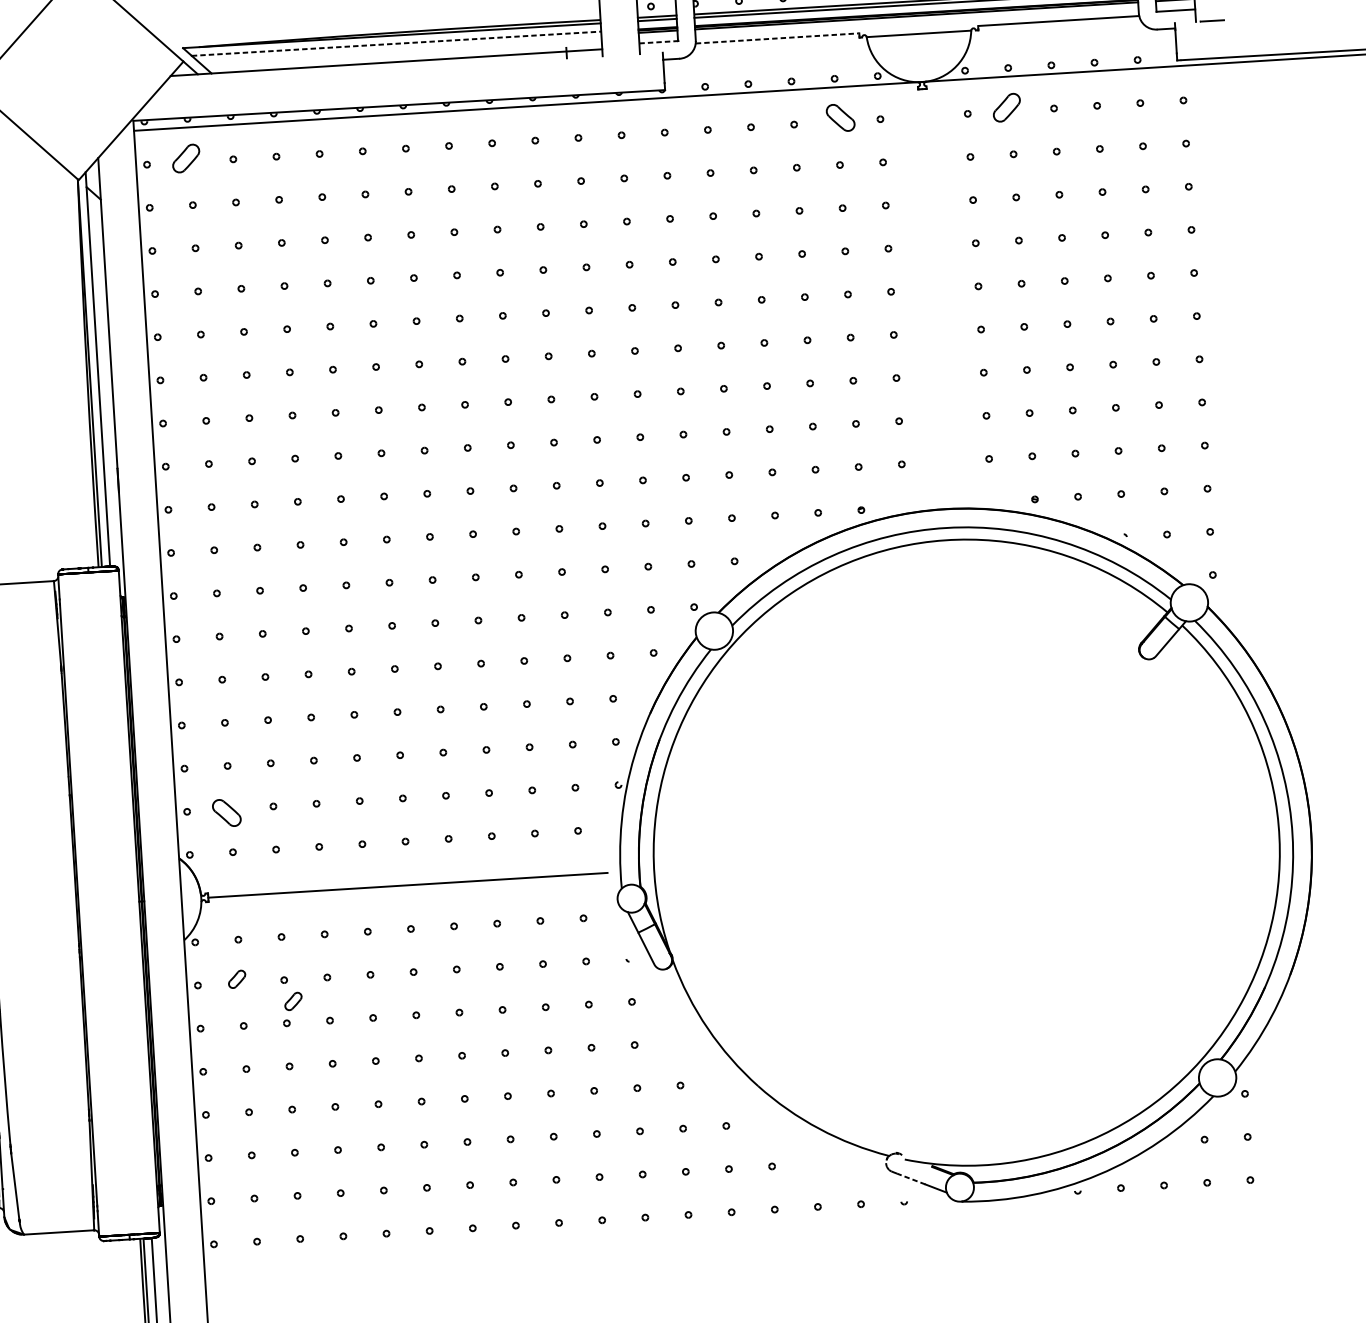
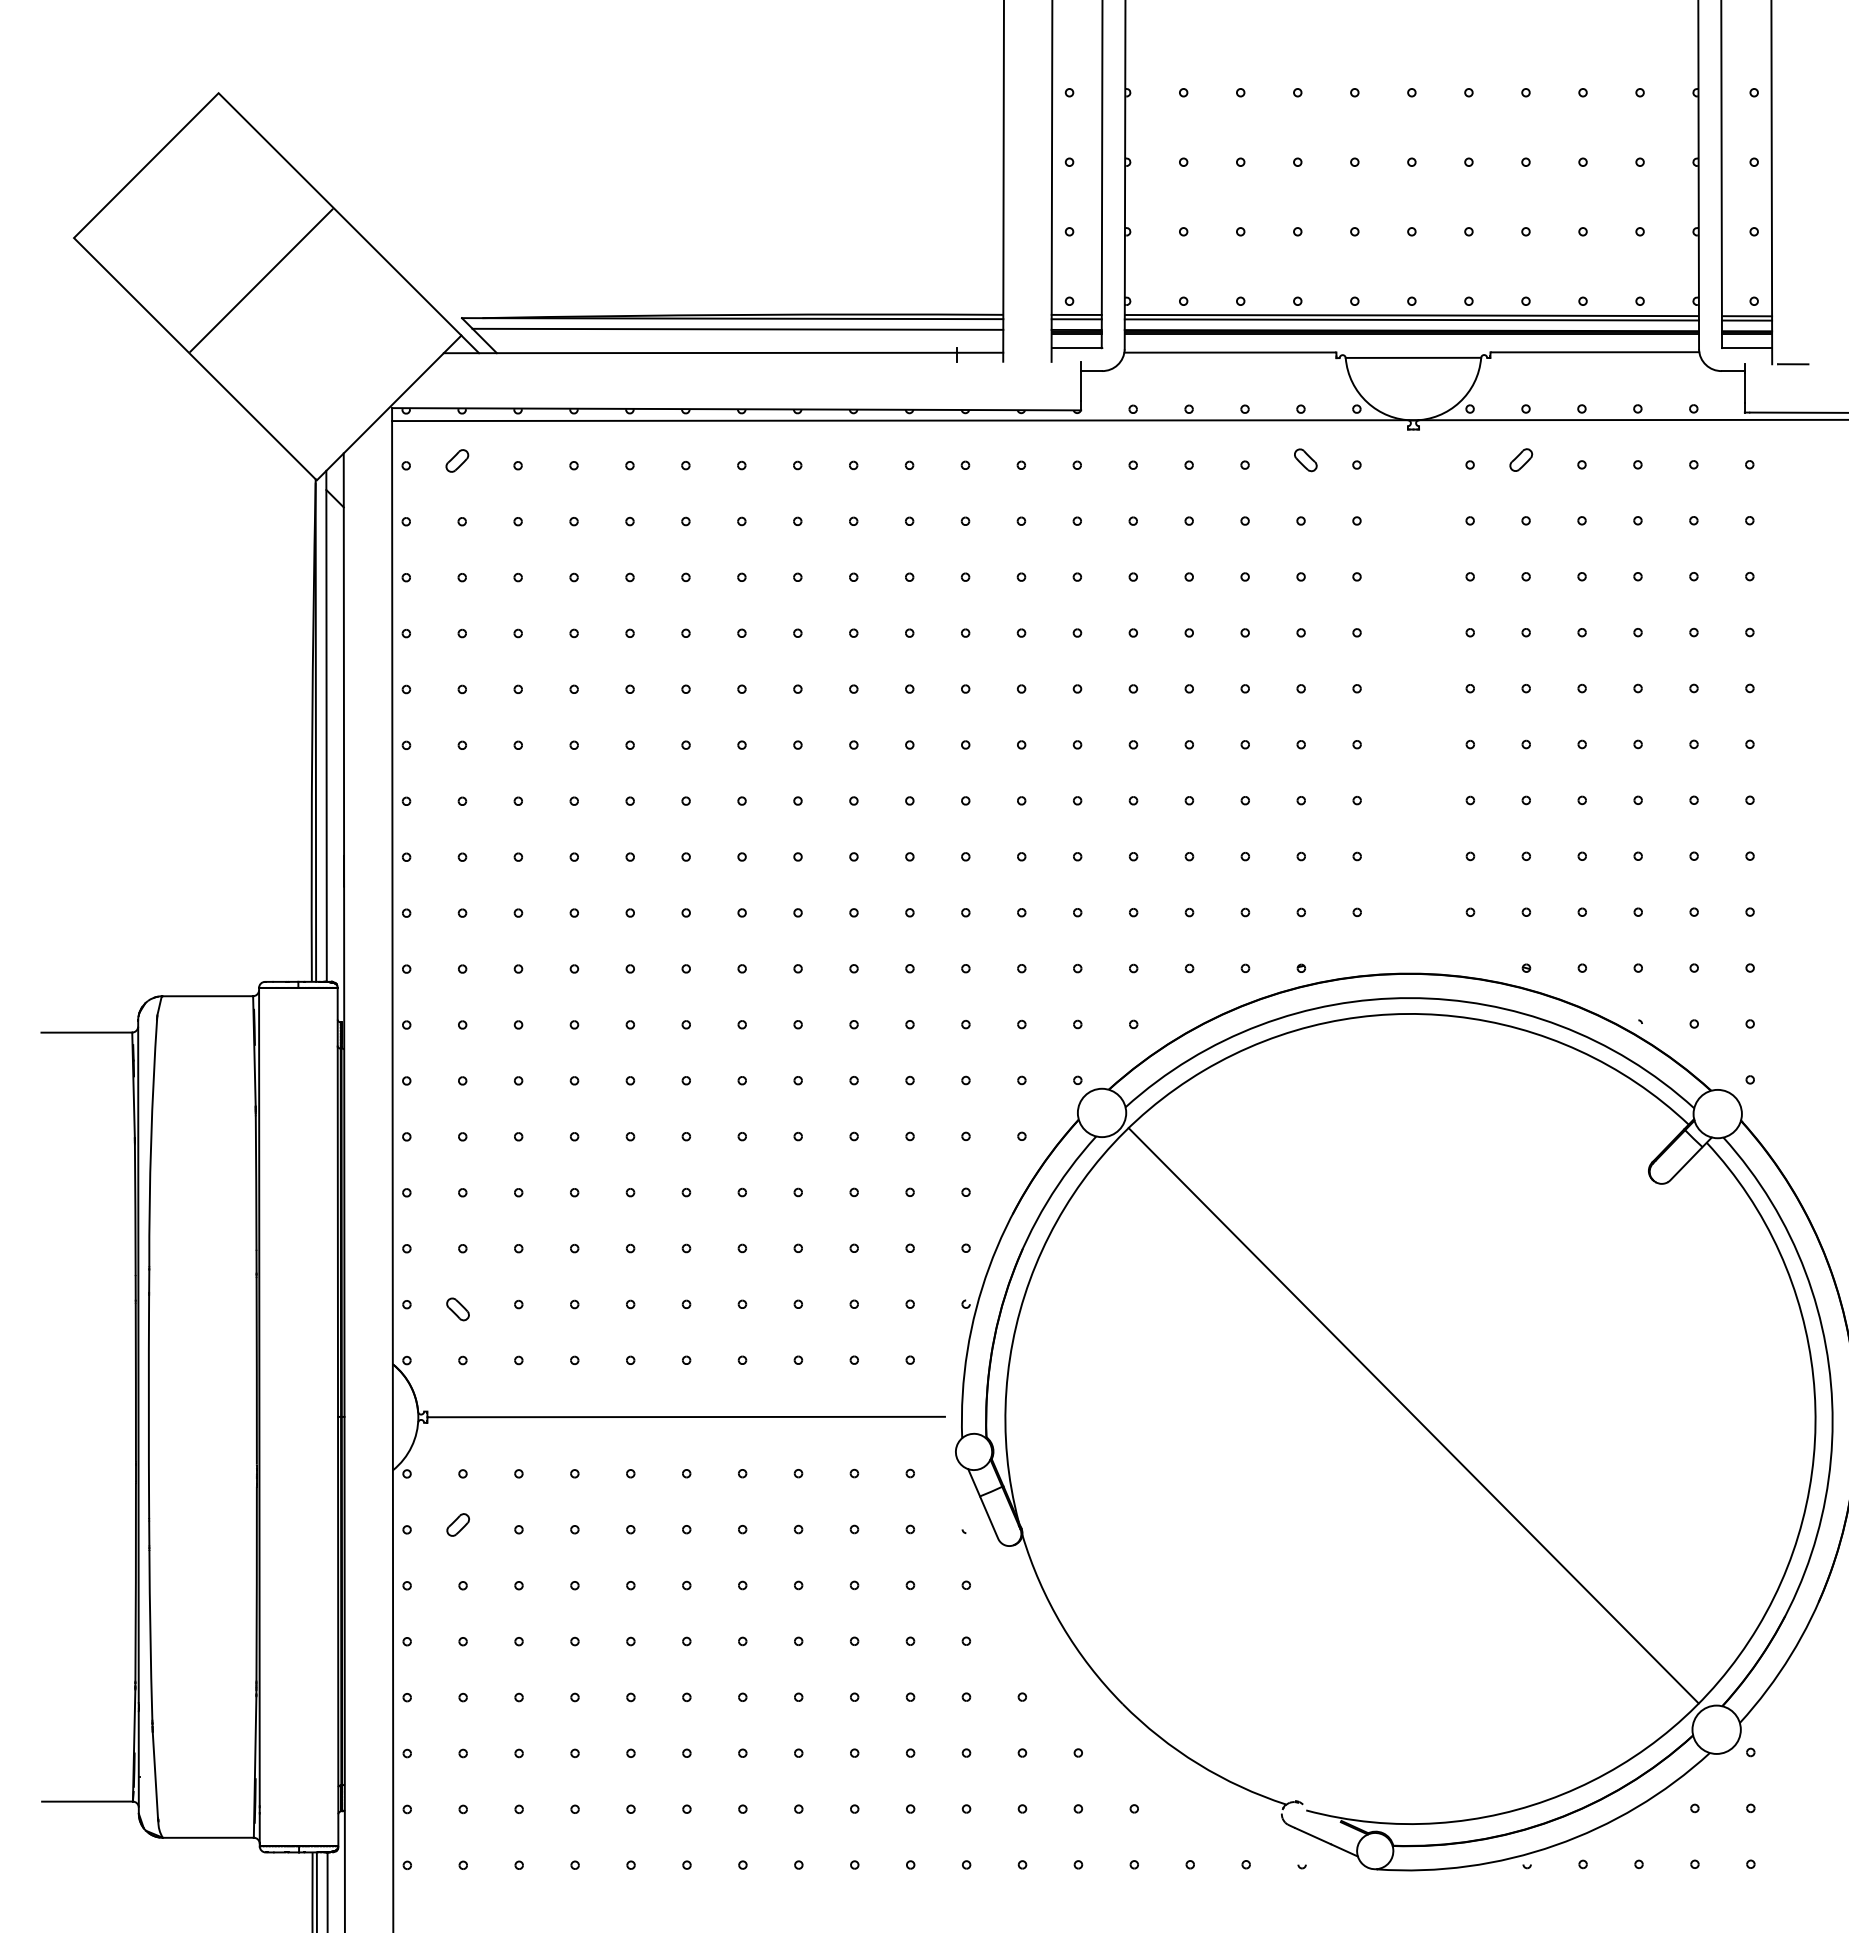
line: (777, 38) -> (1230, 352), dashed -> solid
line: (659, 42) -> (1077, 348), dashed -> solid
line: (396, 43) -> (738, 329), dashed -> solid
part: (1007, 107) -> (1521, 459), size x0.62
part: (840, 118) -> (1305, 460), size x0.62
part: (186, 158) -> (457, 460), size x0.62
part: (226, 813) -> (457, 1309), size x0.62
line: (968, 849) -> (1413, 1415), added
part: (292, 1001) -> (528, 1557), removed
line: (911, 1179) -> (1313, 1836), dashed -> solid

